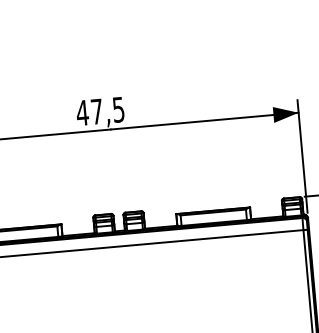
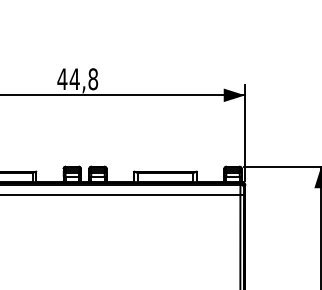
text: (107, 111) -> (83, 79), 47,5 -> 44,8

